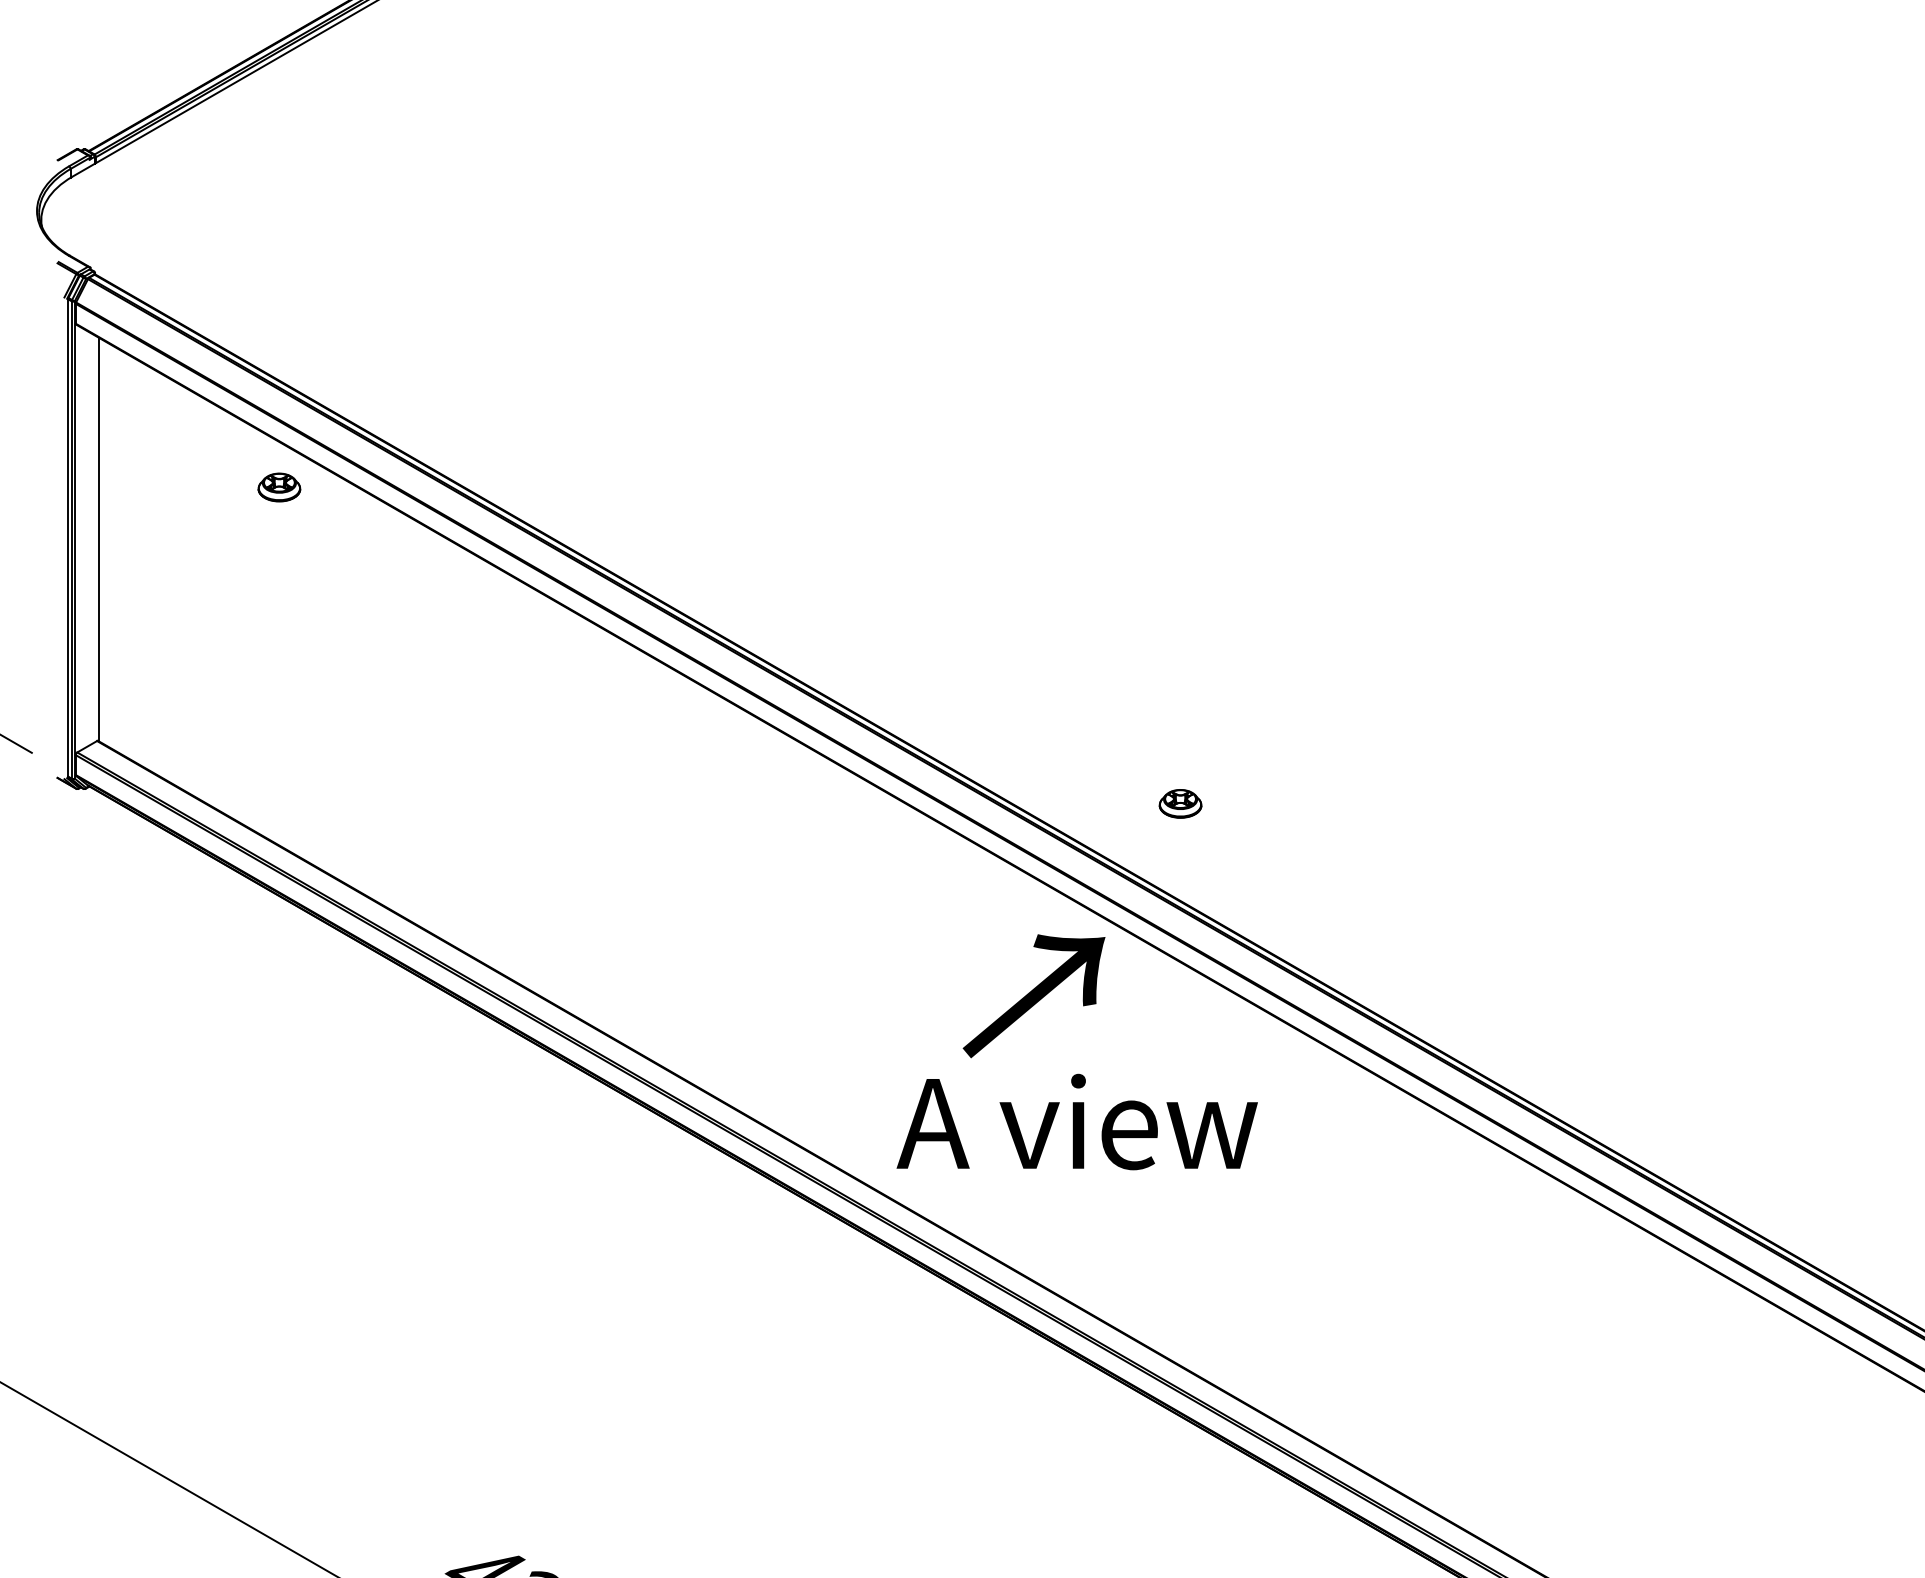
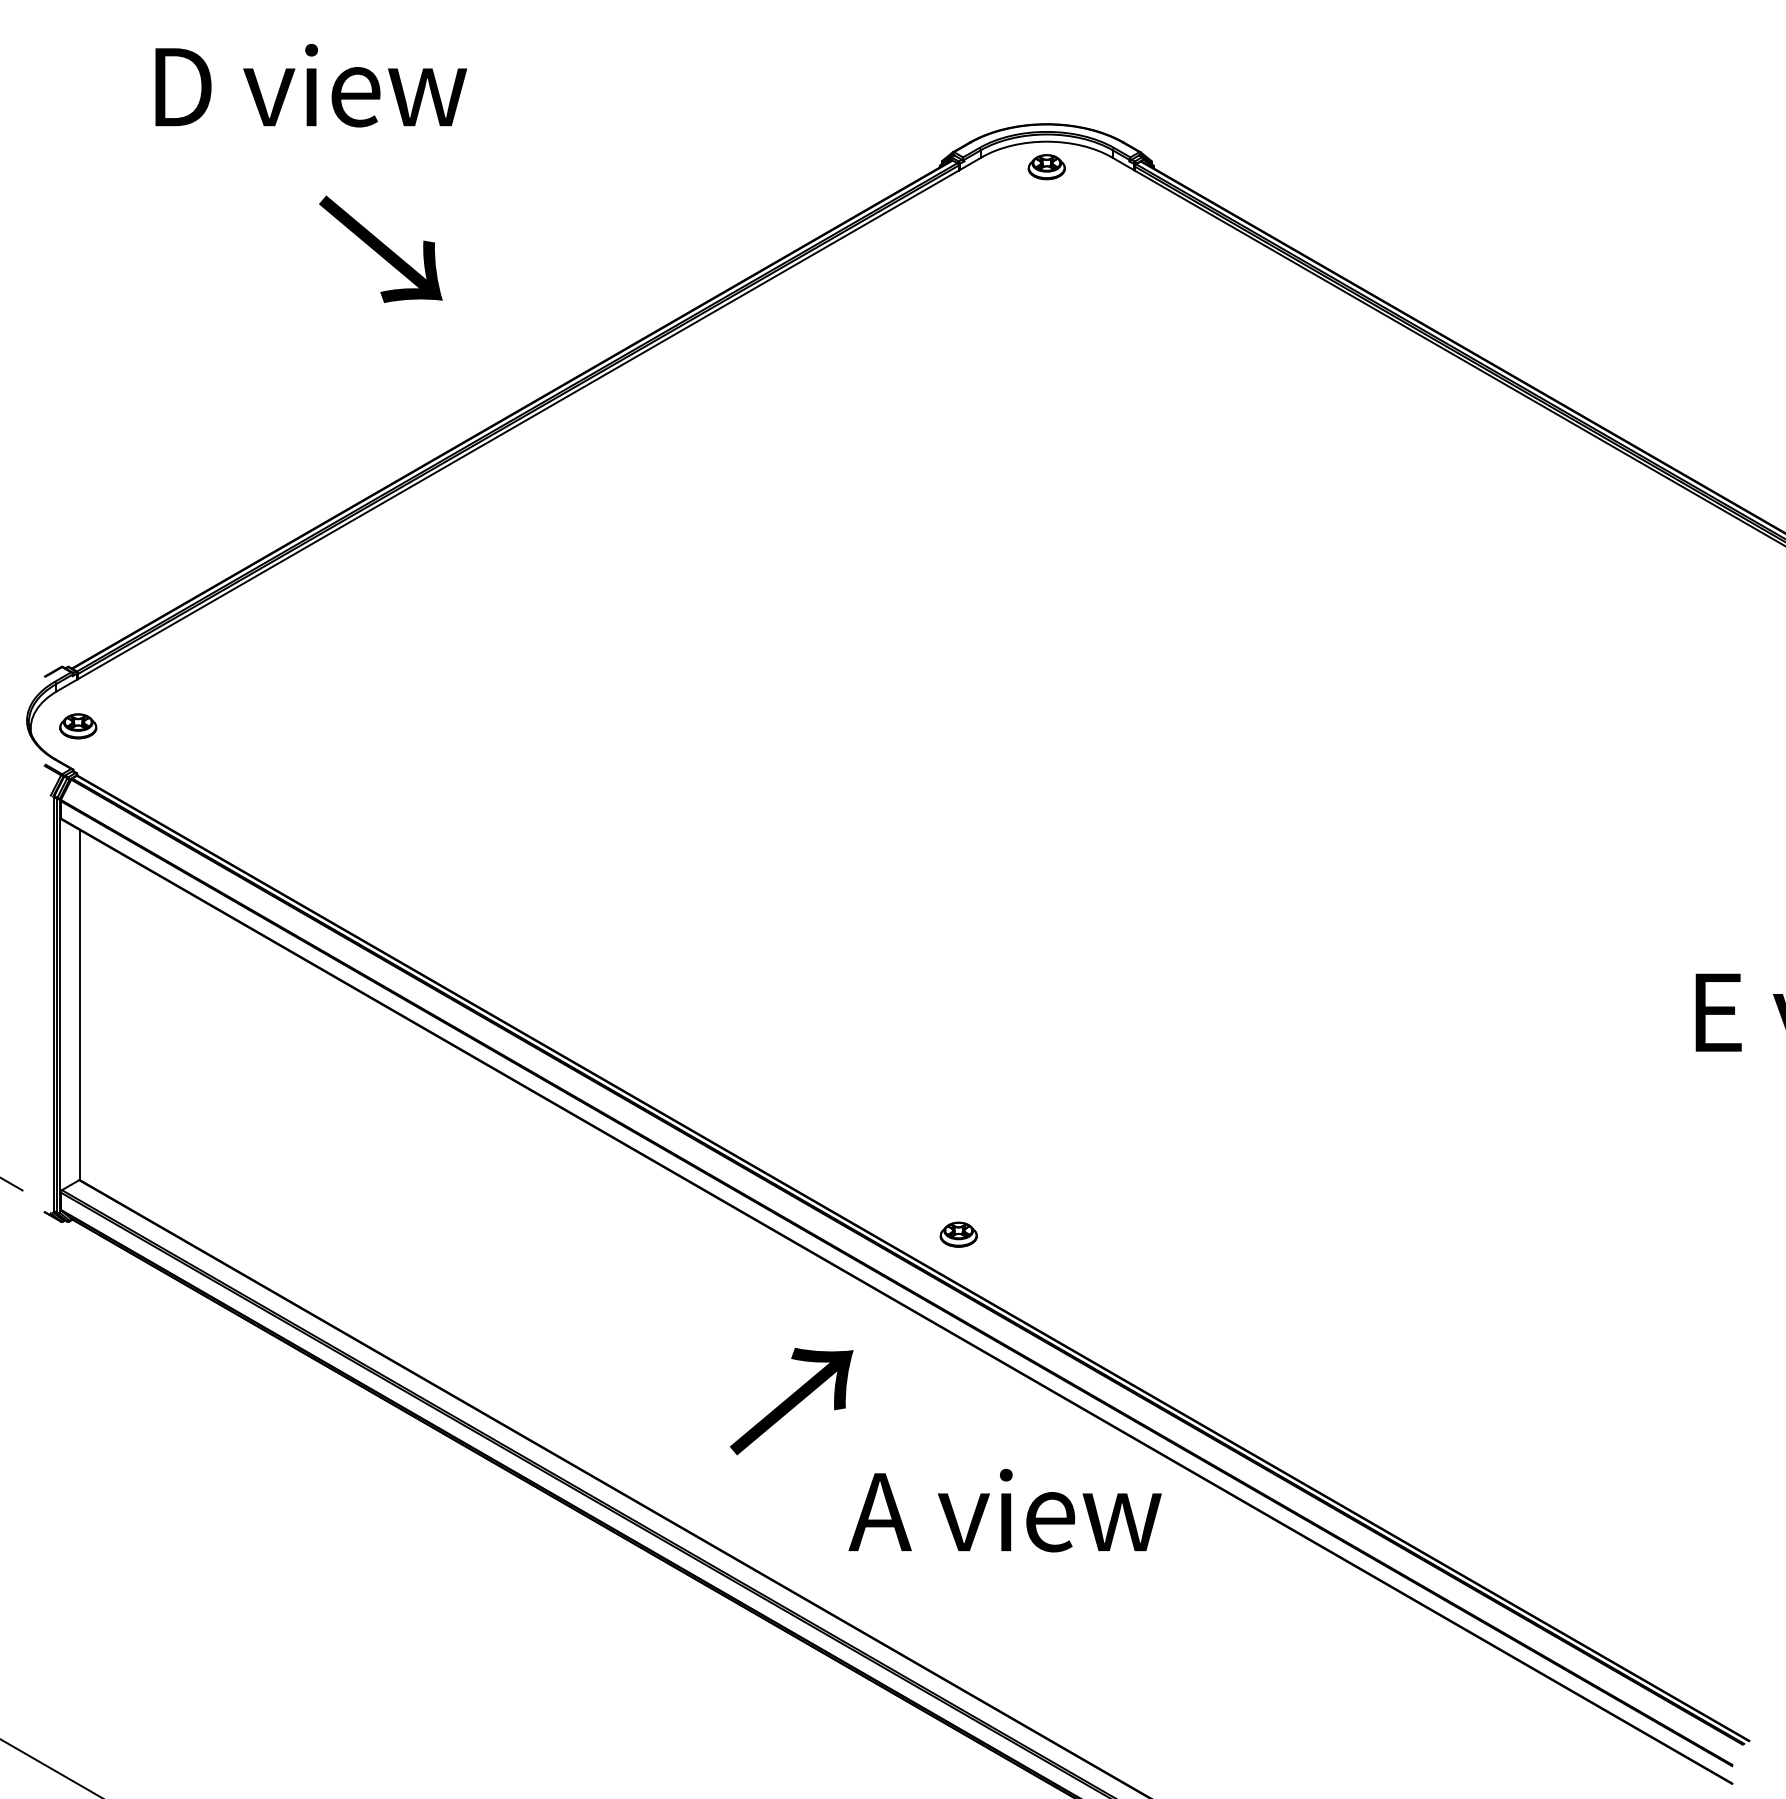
part: (279, 487) -> (78, 726), moved
part: (1180, 803) -> (958, 1234), moved
text: (1033, 996) -> (791, 1401), moved
text: (1076, 1121) -> (1004, 1510), moved

